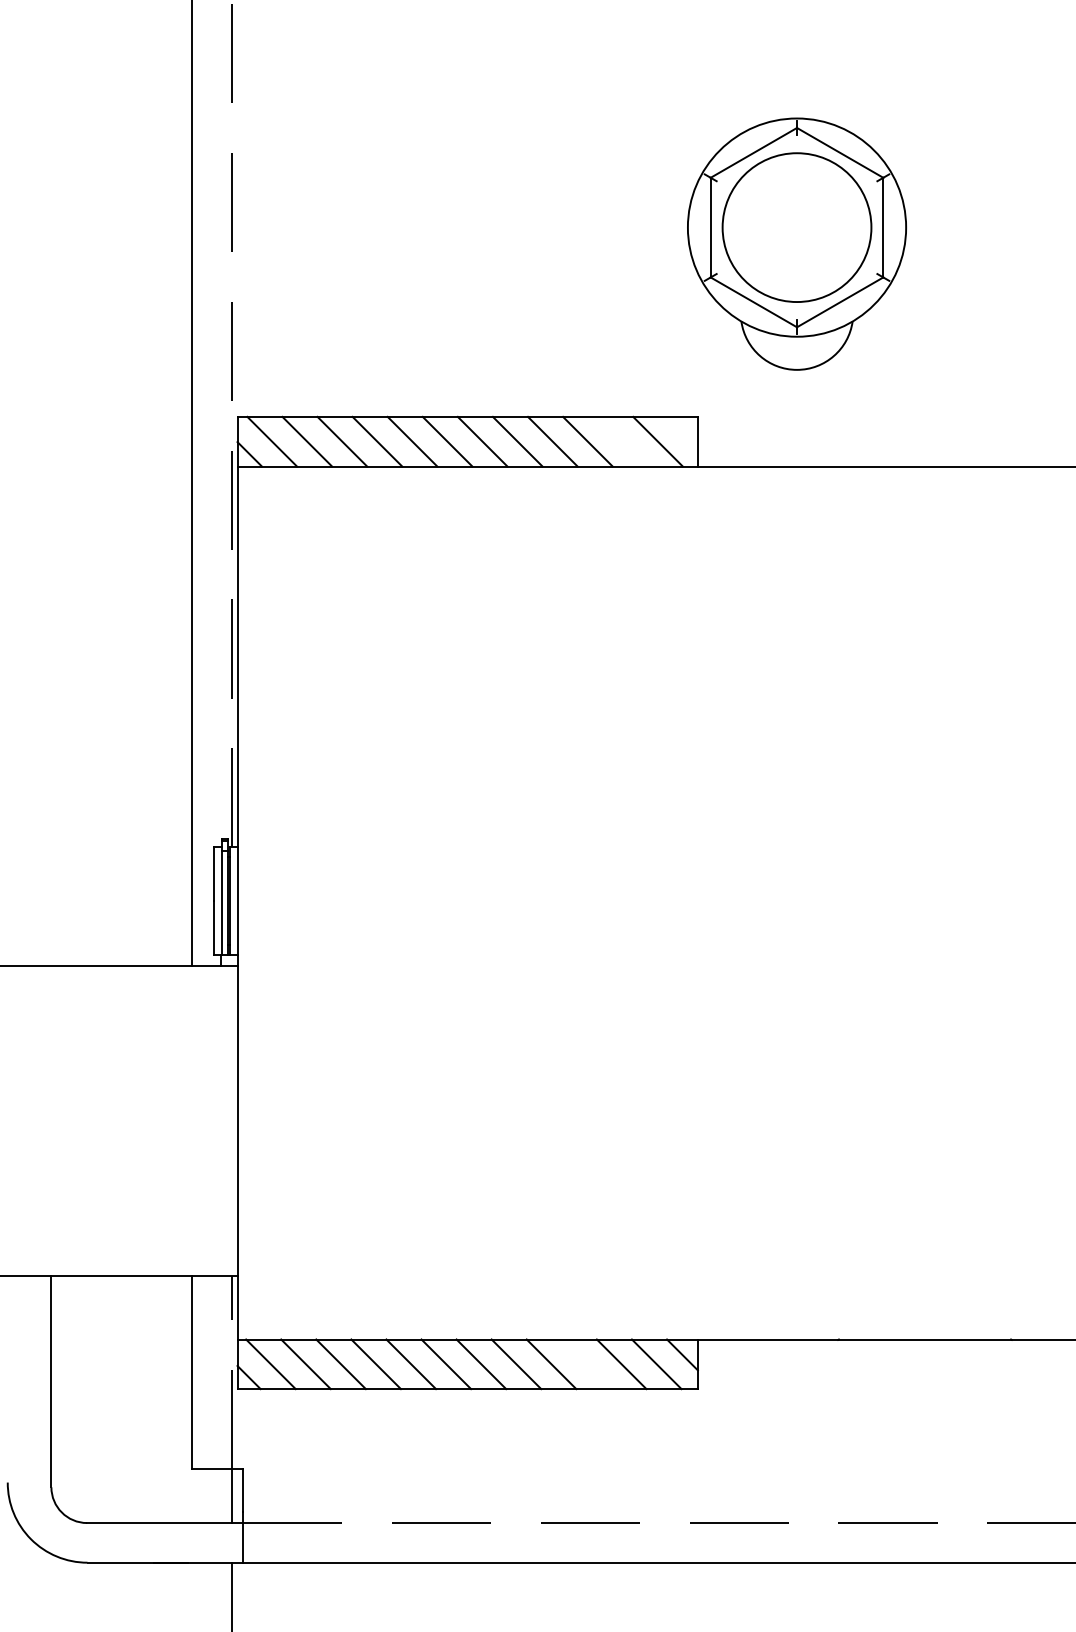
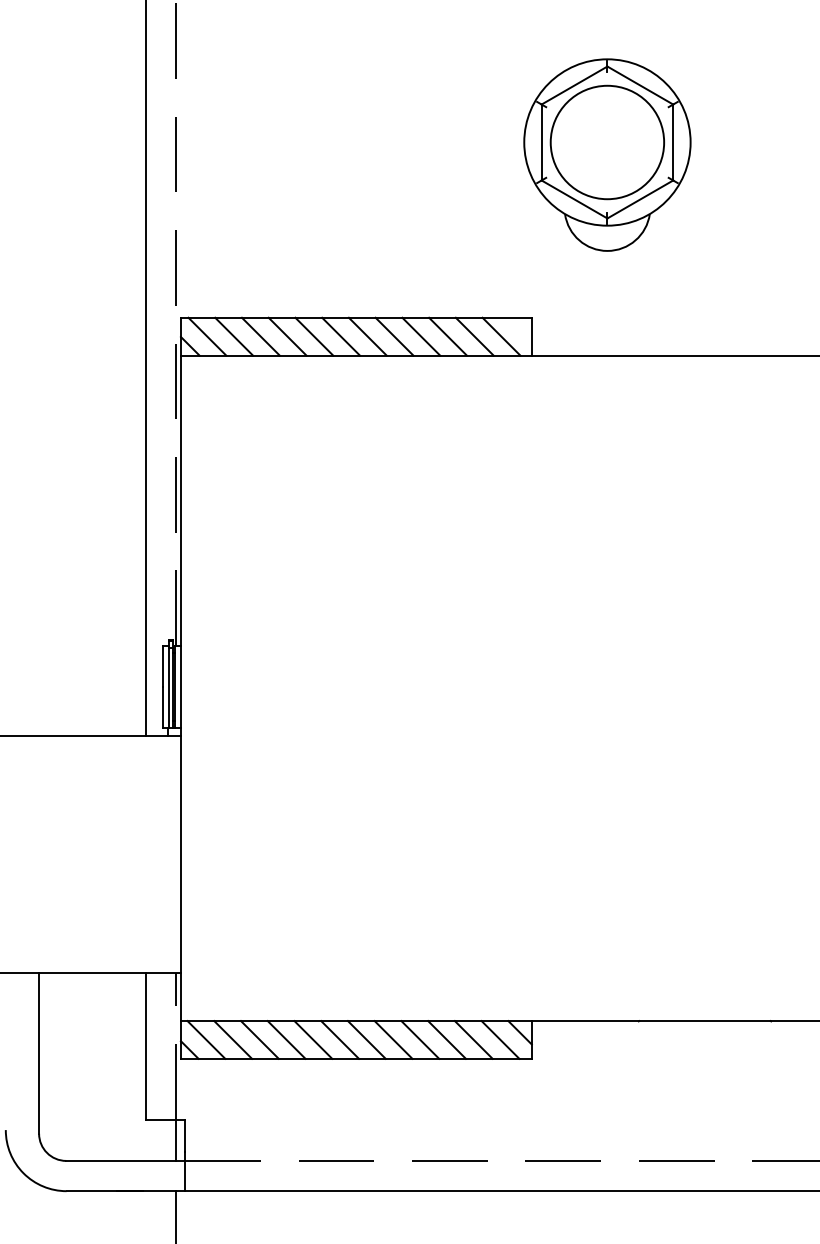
part: (797, 243) -> (607, 154), moved
line: (622, 441) -> (474, 336), added
line: (585, 1363) -> (446, 1039), added

